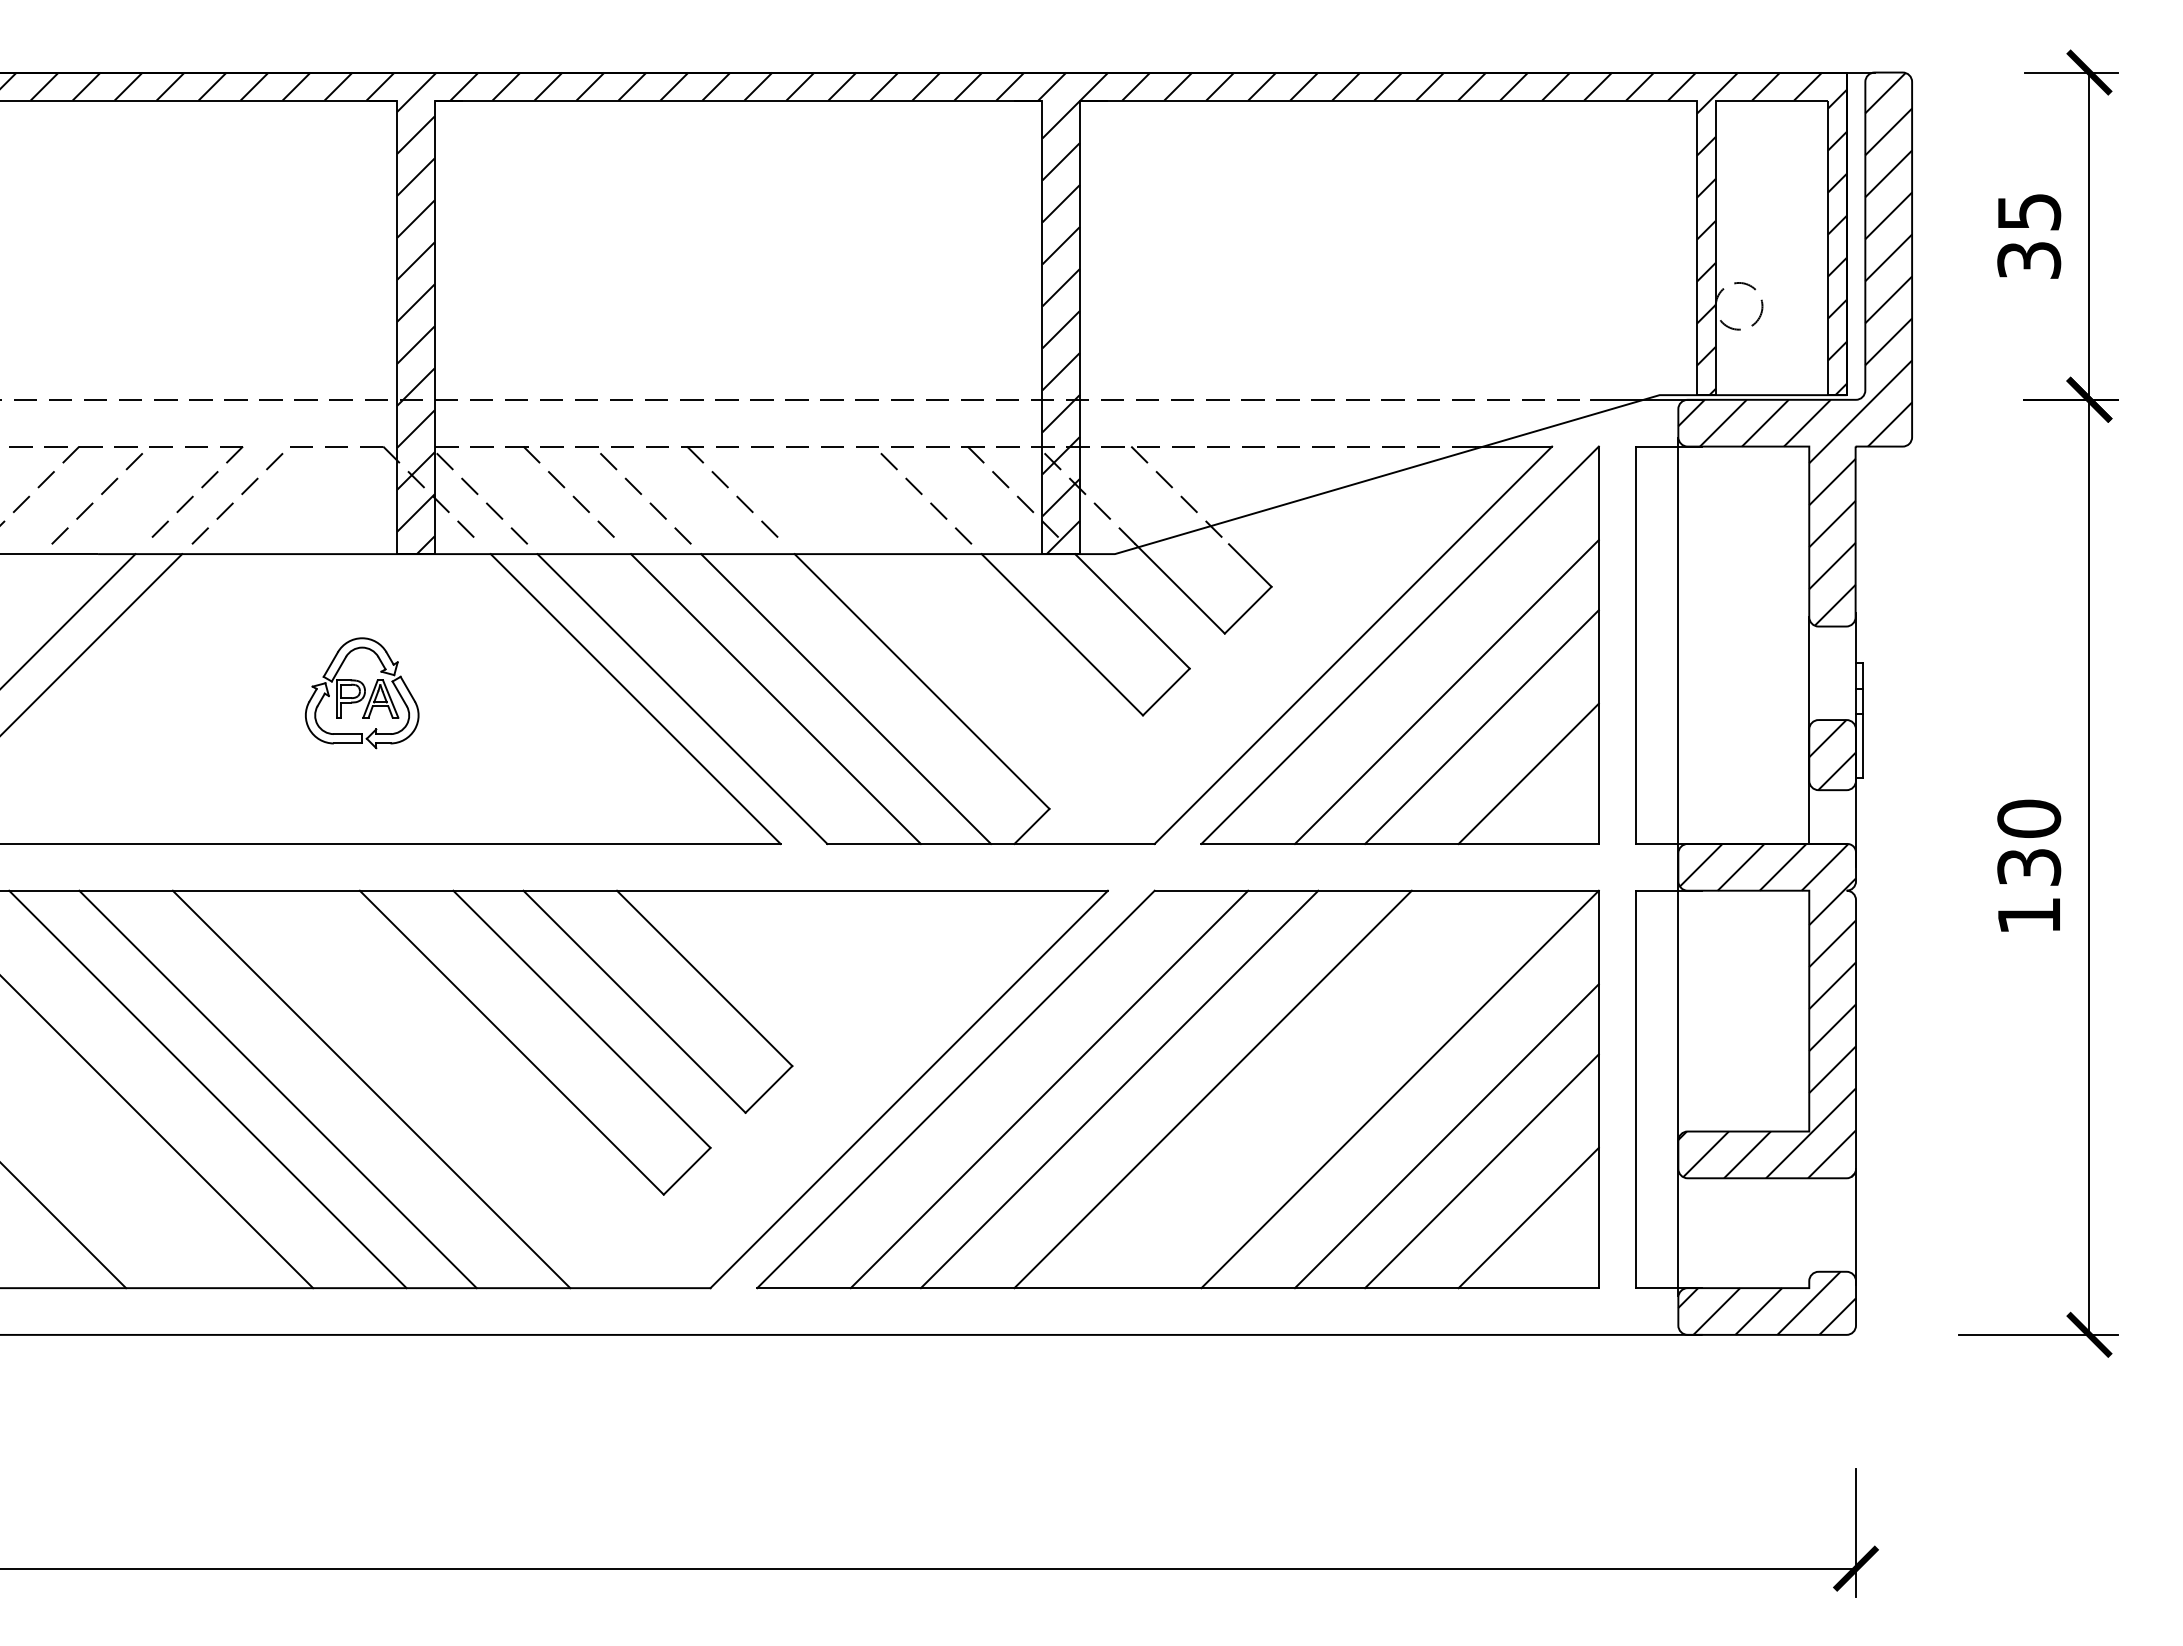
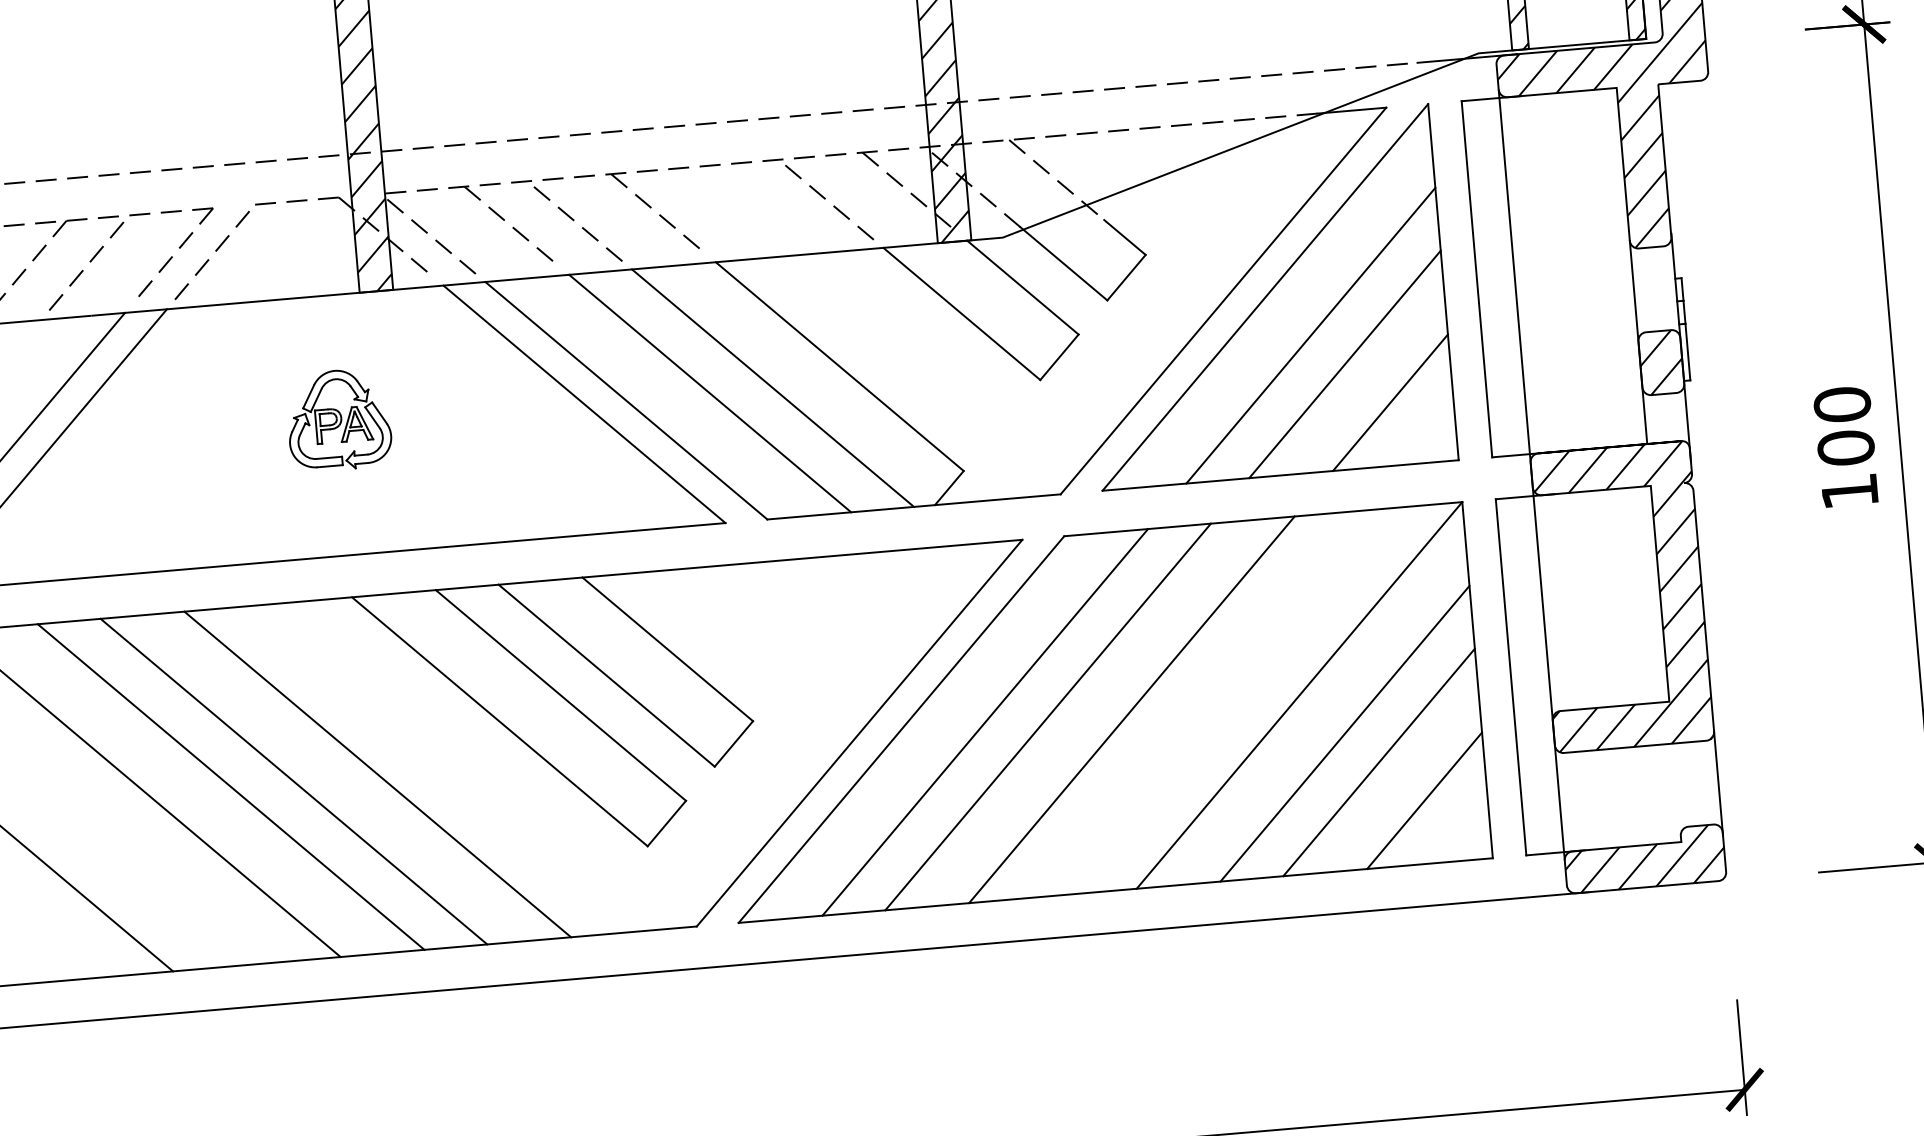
text: (2029, 867) -> (1846, 448), 130 -> 100

